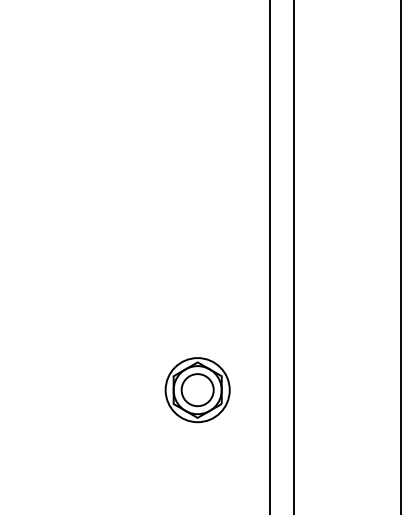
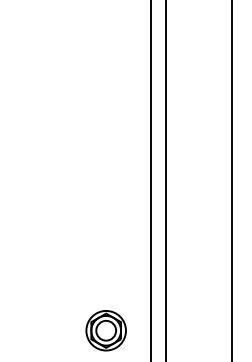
part: (196, 389) -> (105, 330), moved

